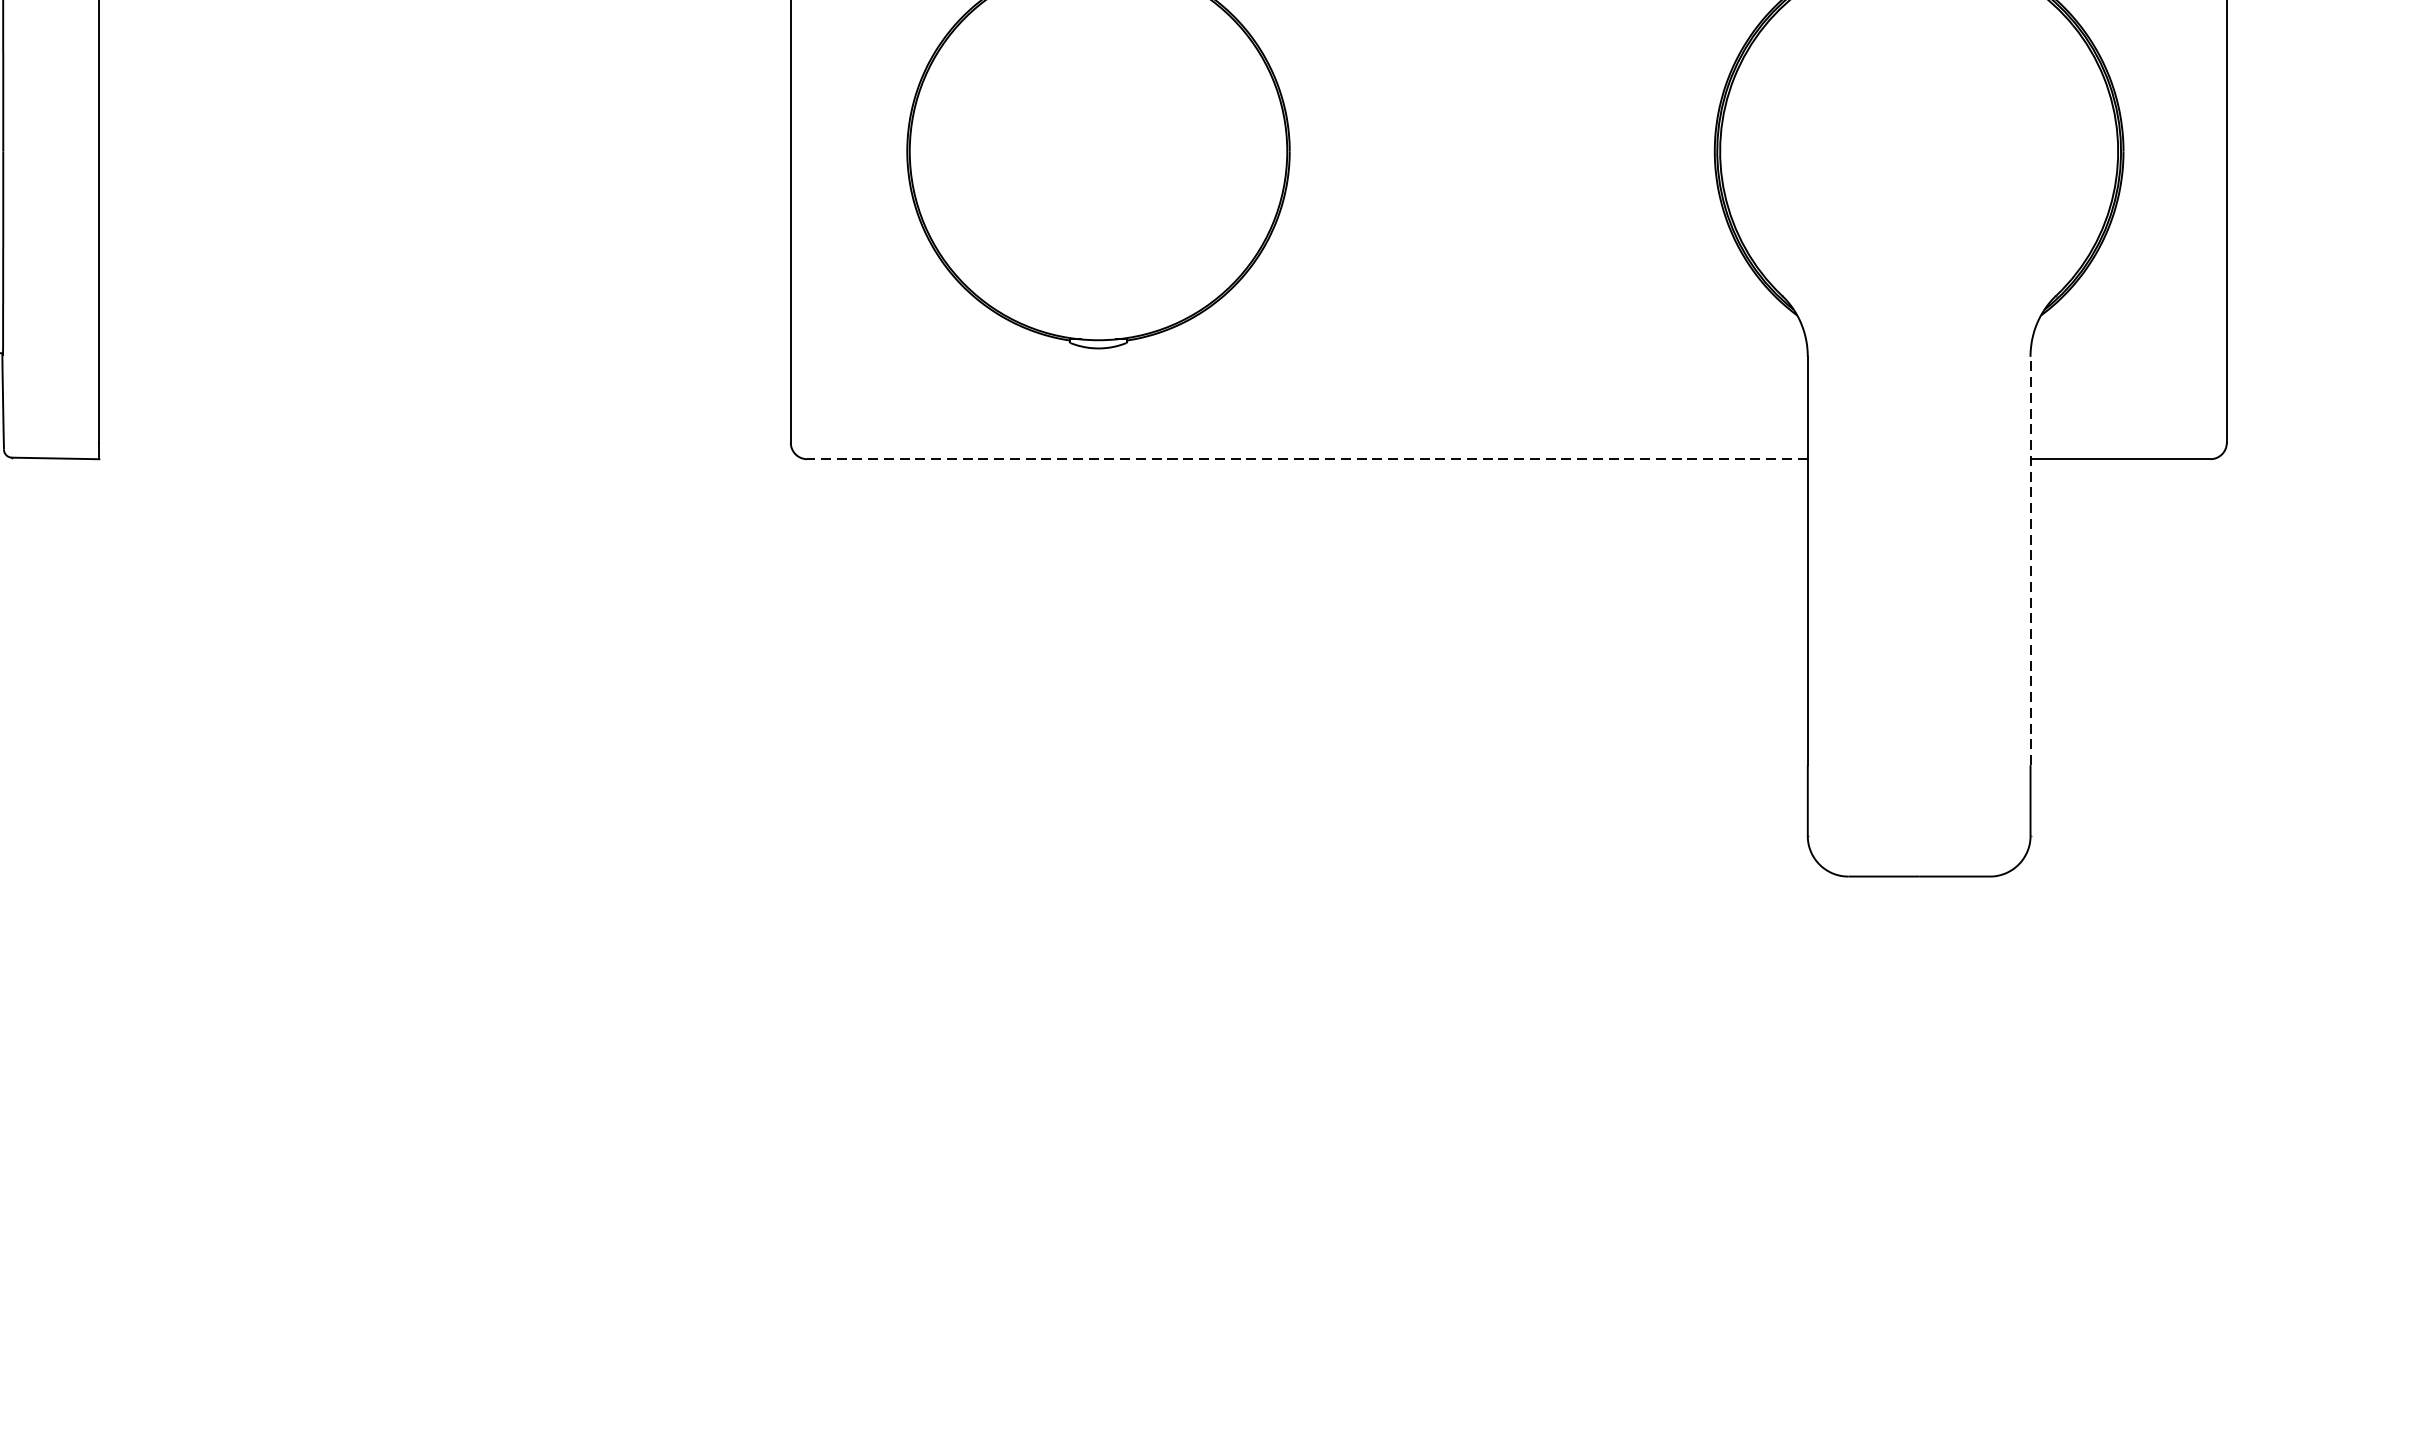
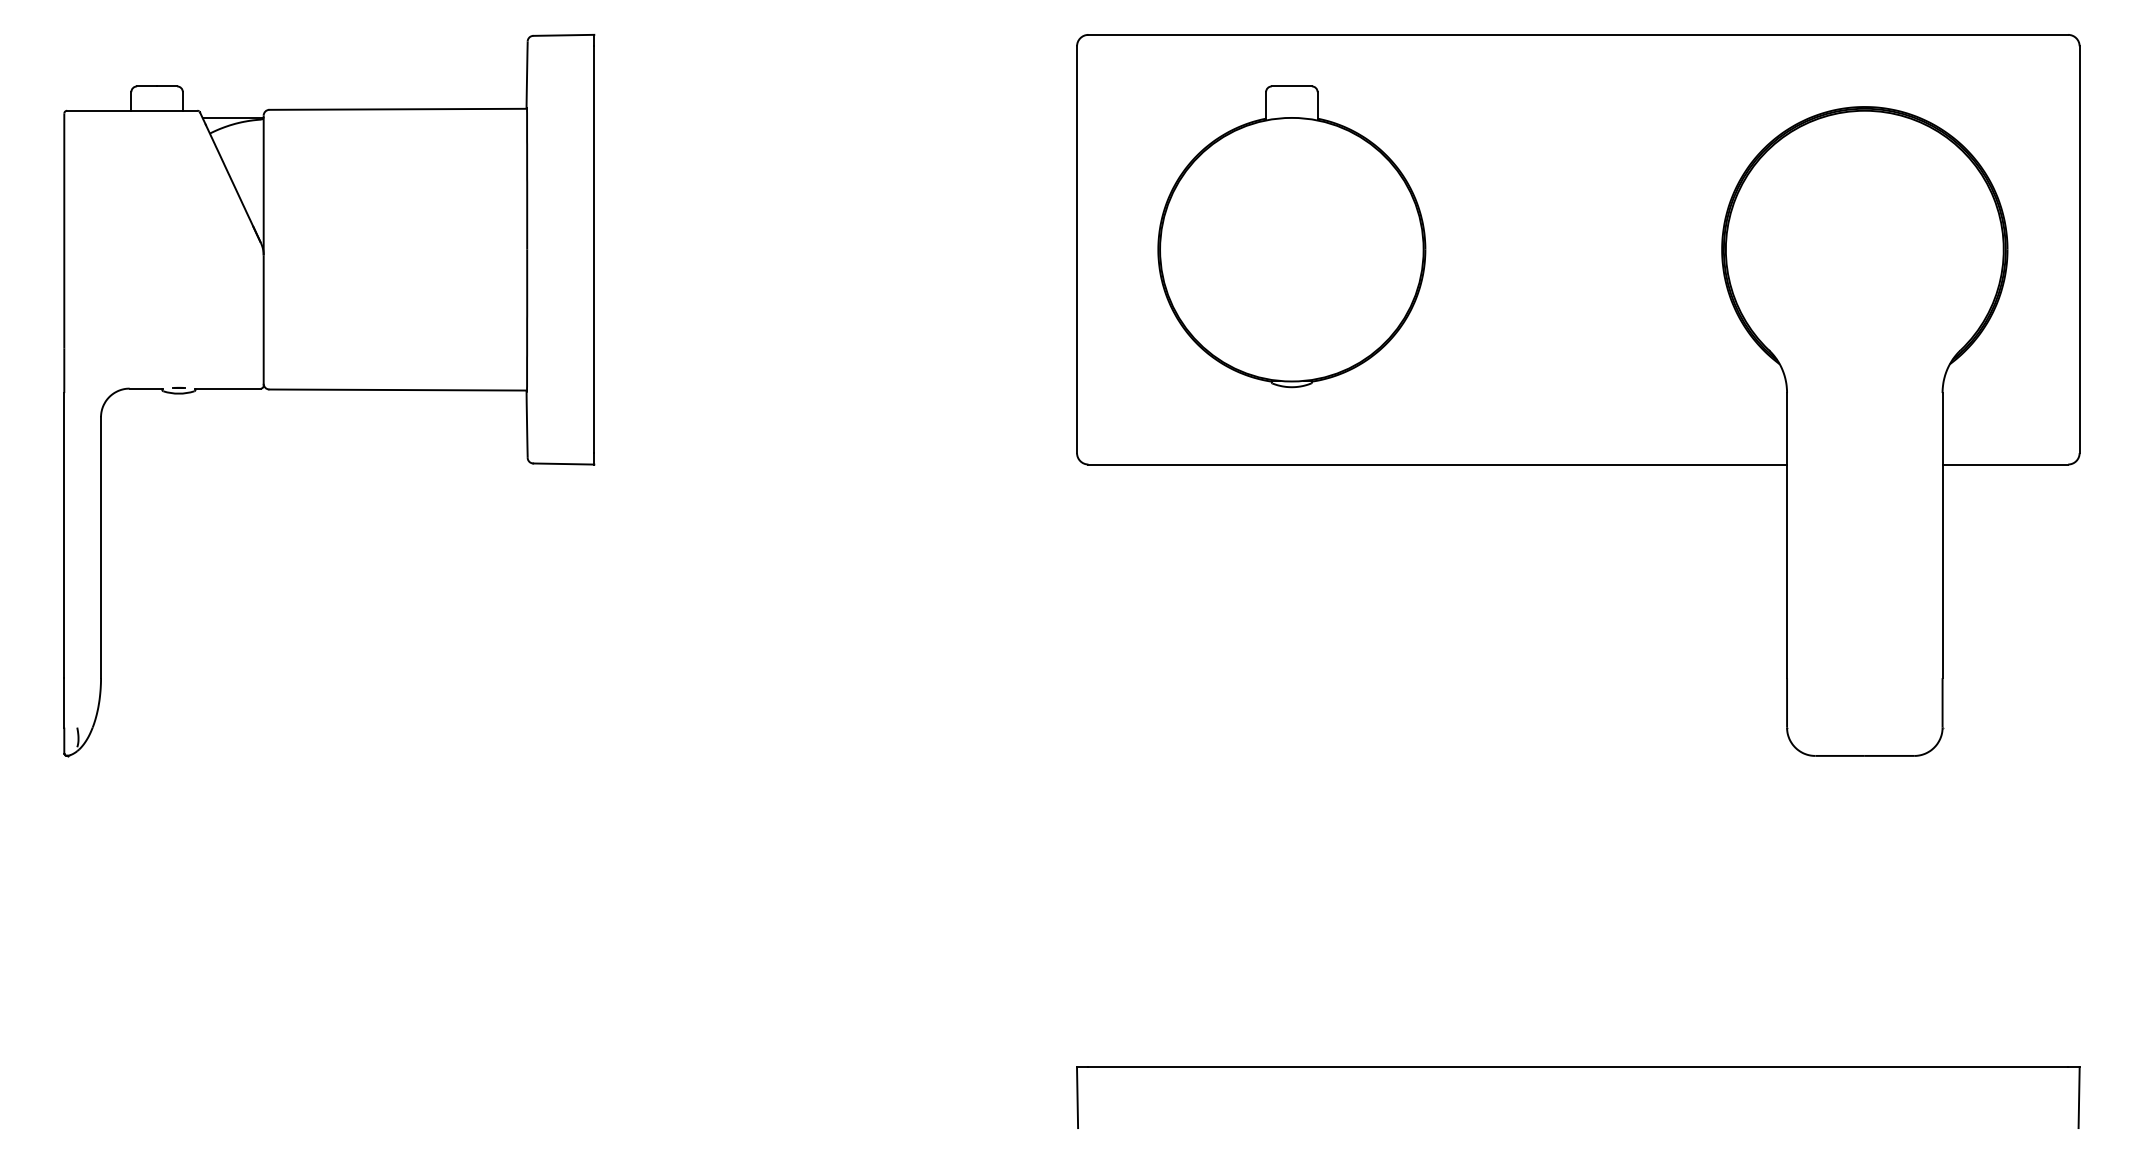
line: (1307, 459) -> (1437, 464), dashed -> solid
line: (2030, 560) -> (1942, 535), dashed -> solid
part: (1509, 1322) -> (1578, 1067), added

